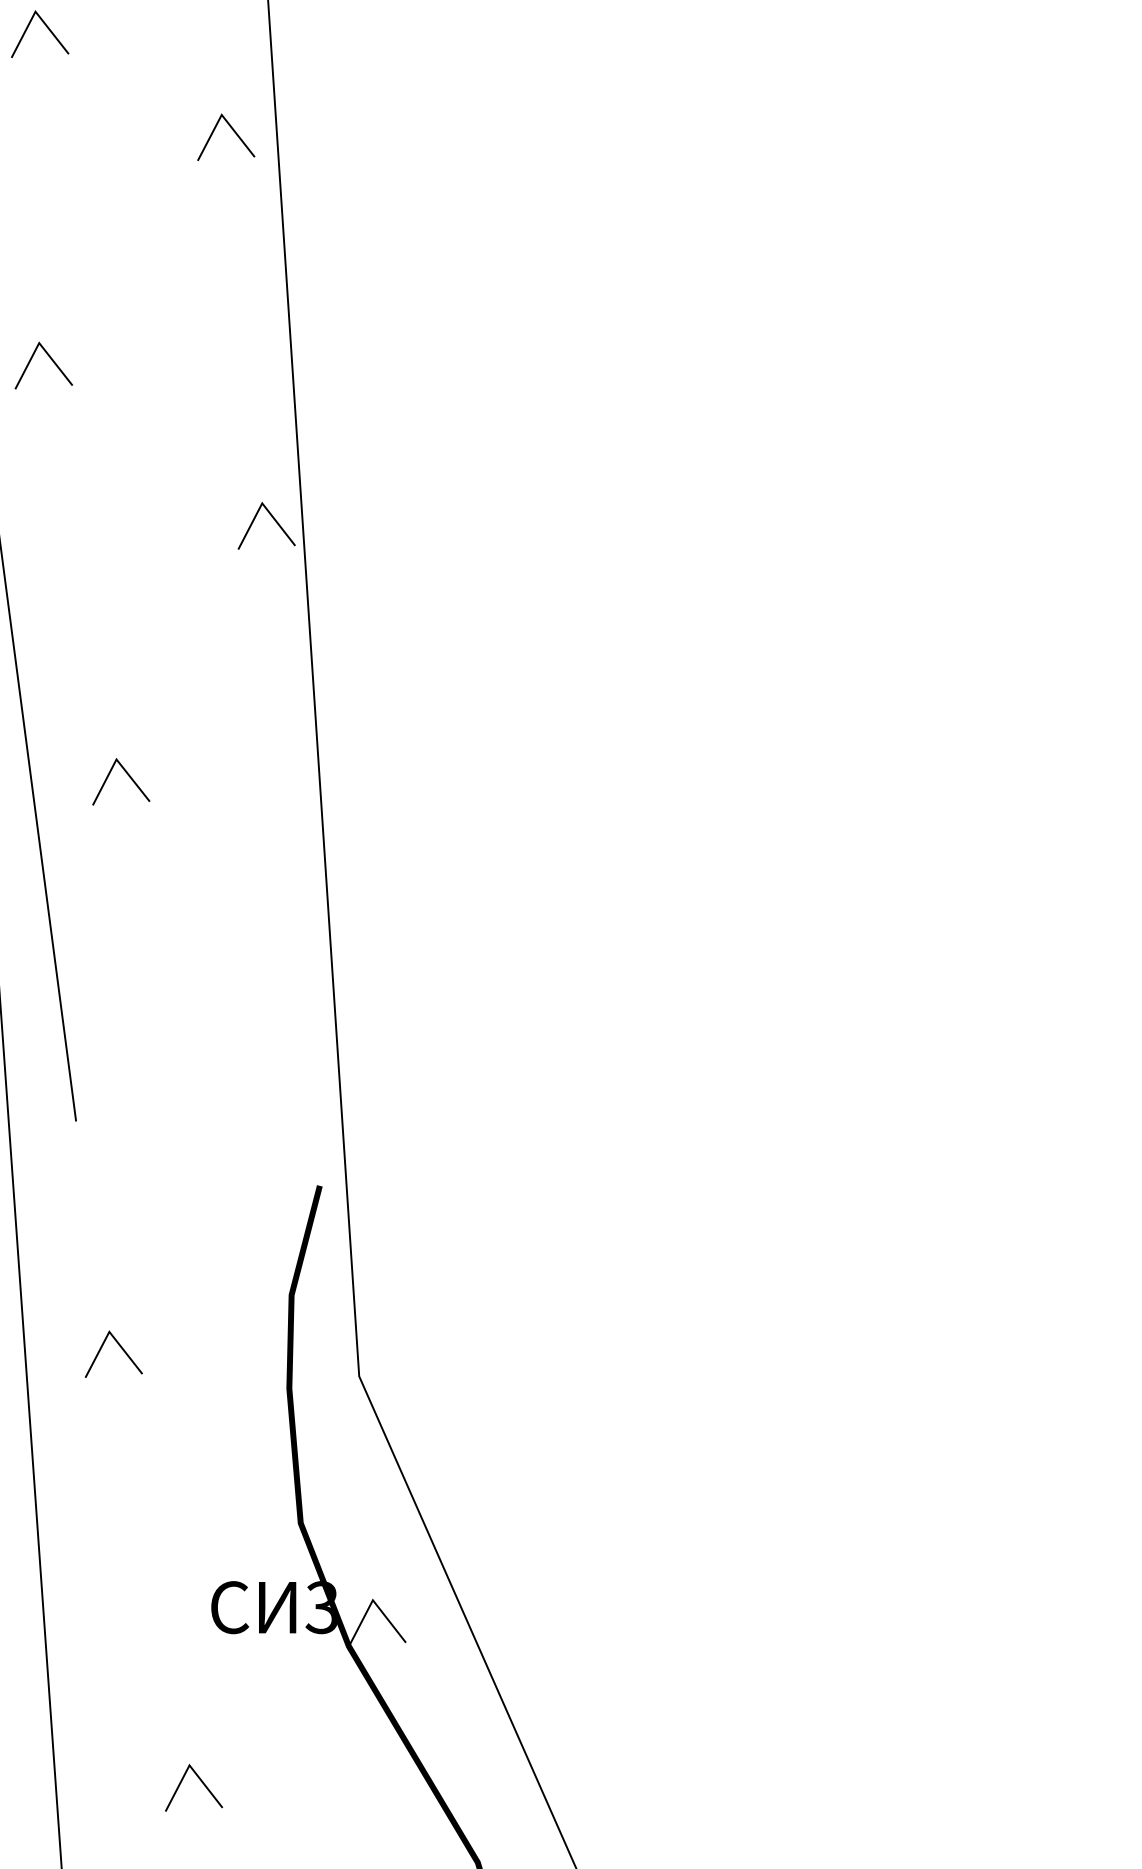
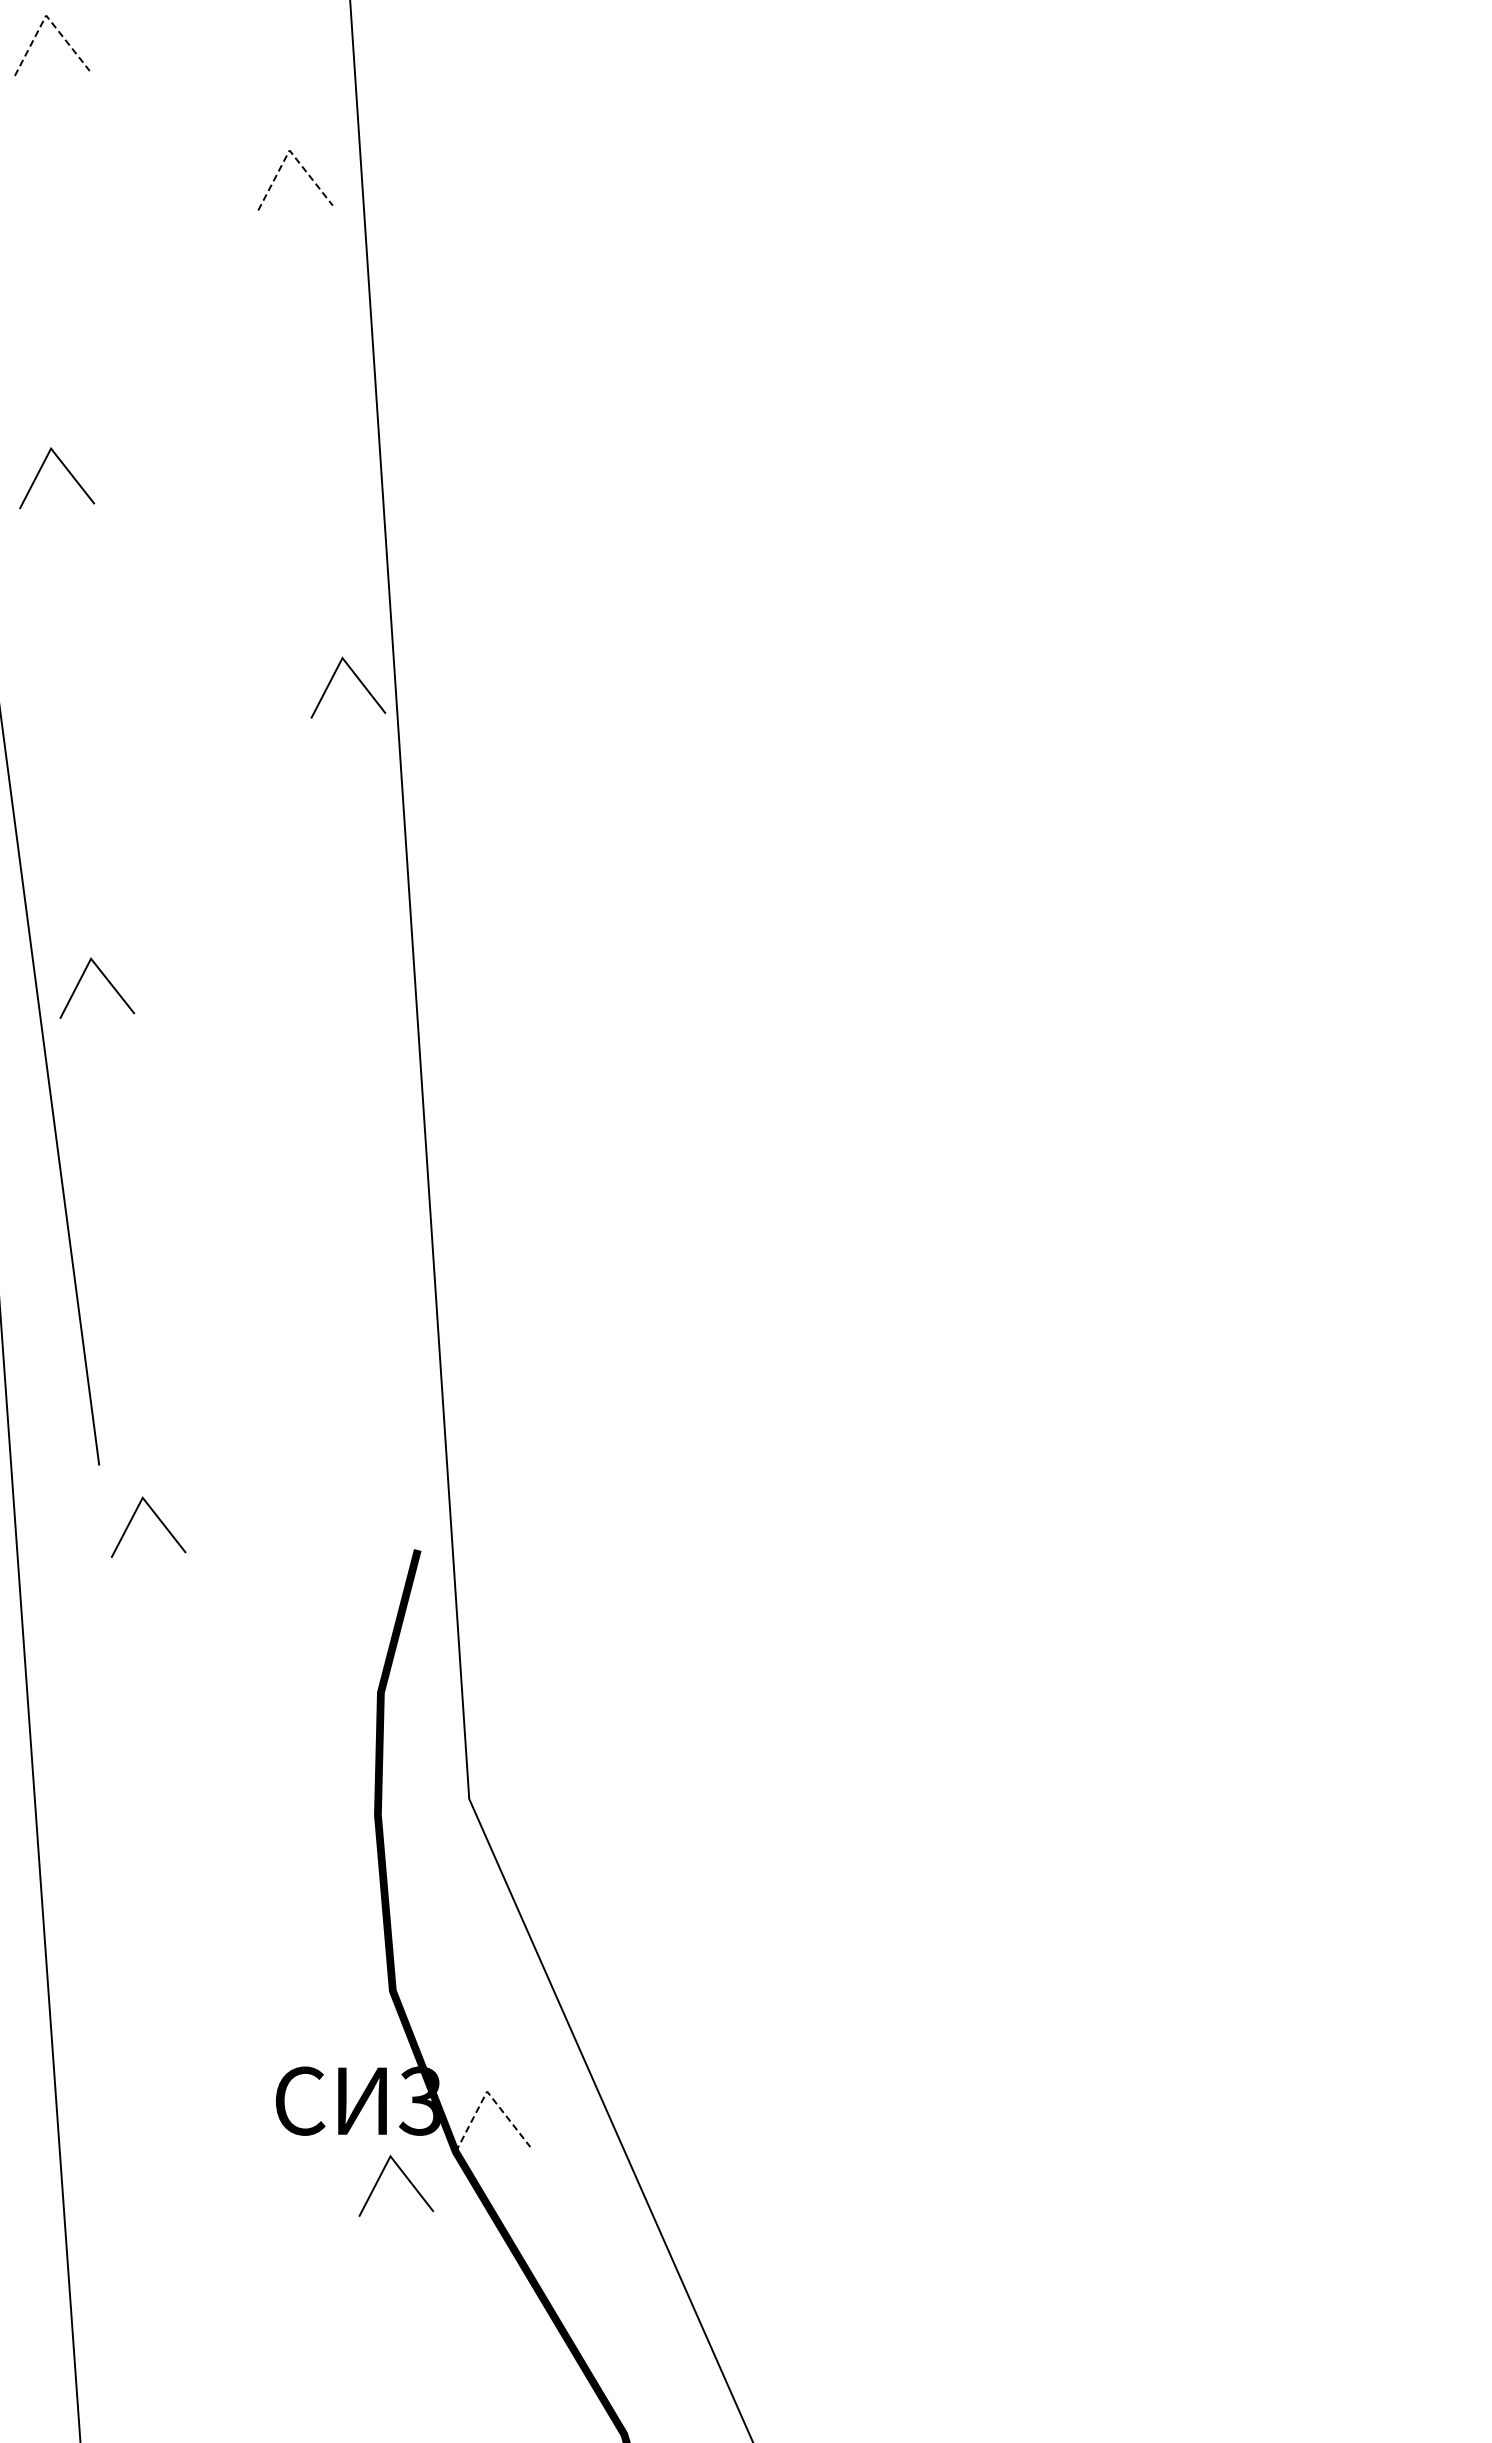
line: (35, 12) -> (46, 16), solid -> dashed
line: (222, 115) -> (290, 151), solid -> dashed
line: (129, 776) -> (107, 981), moved
line: (120, 1347) -> (157, 1518), moved
line: (373, 1600) -> (487, 2092), solid -> dashed
line: (201, 1781) -> (405, 2177), moved

